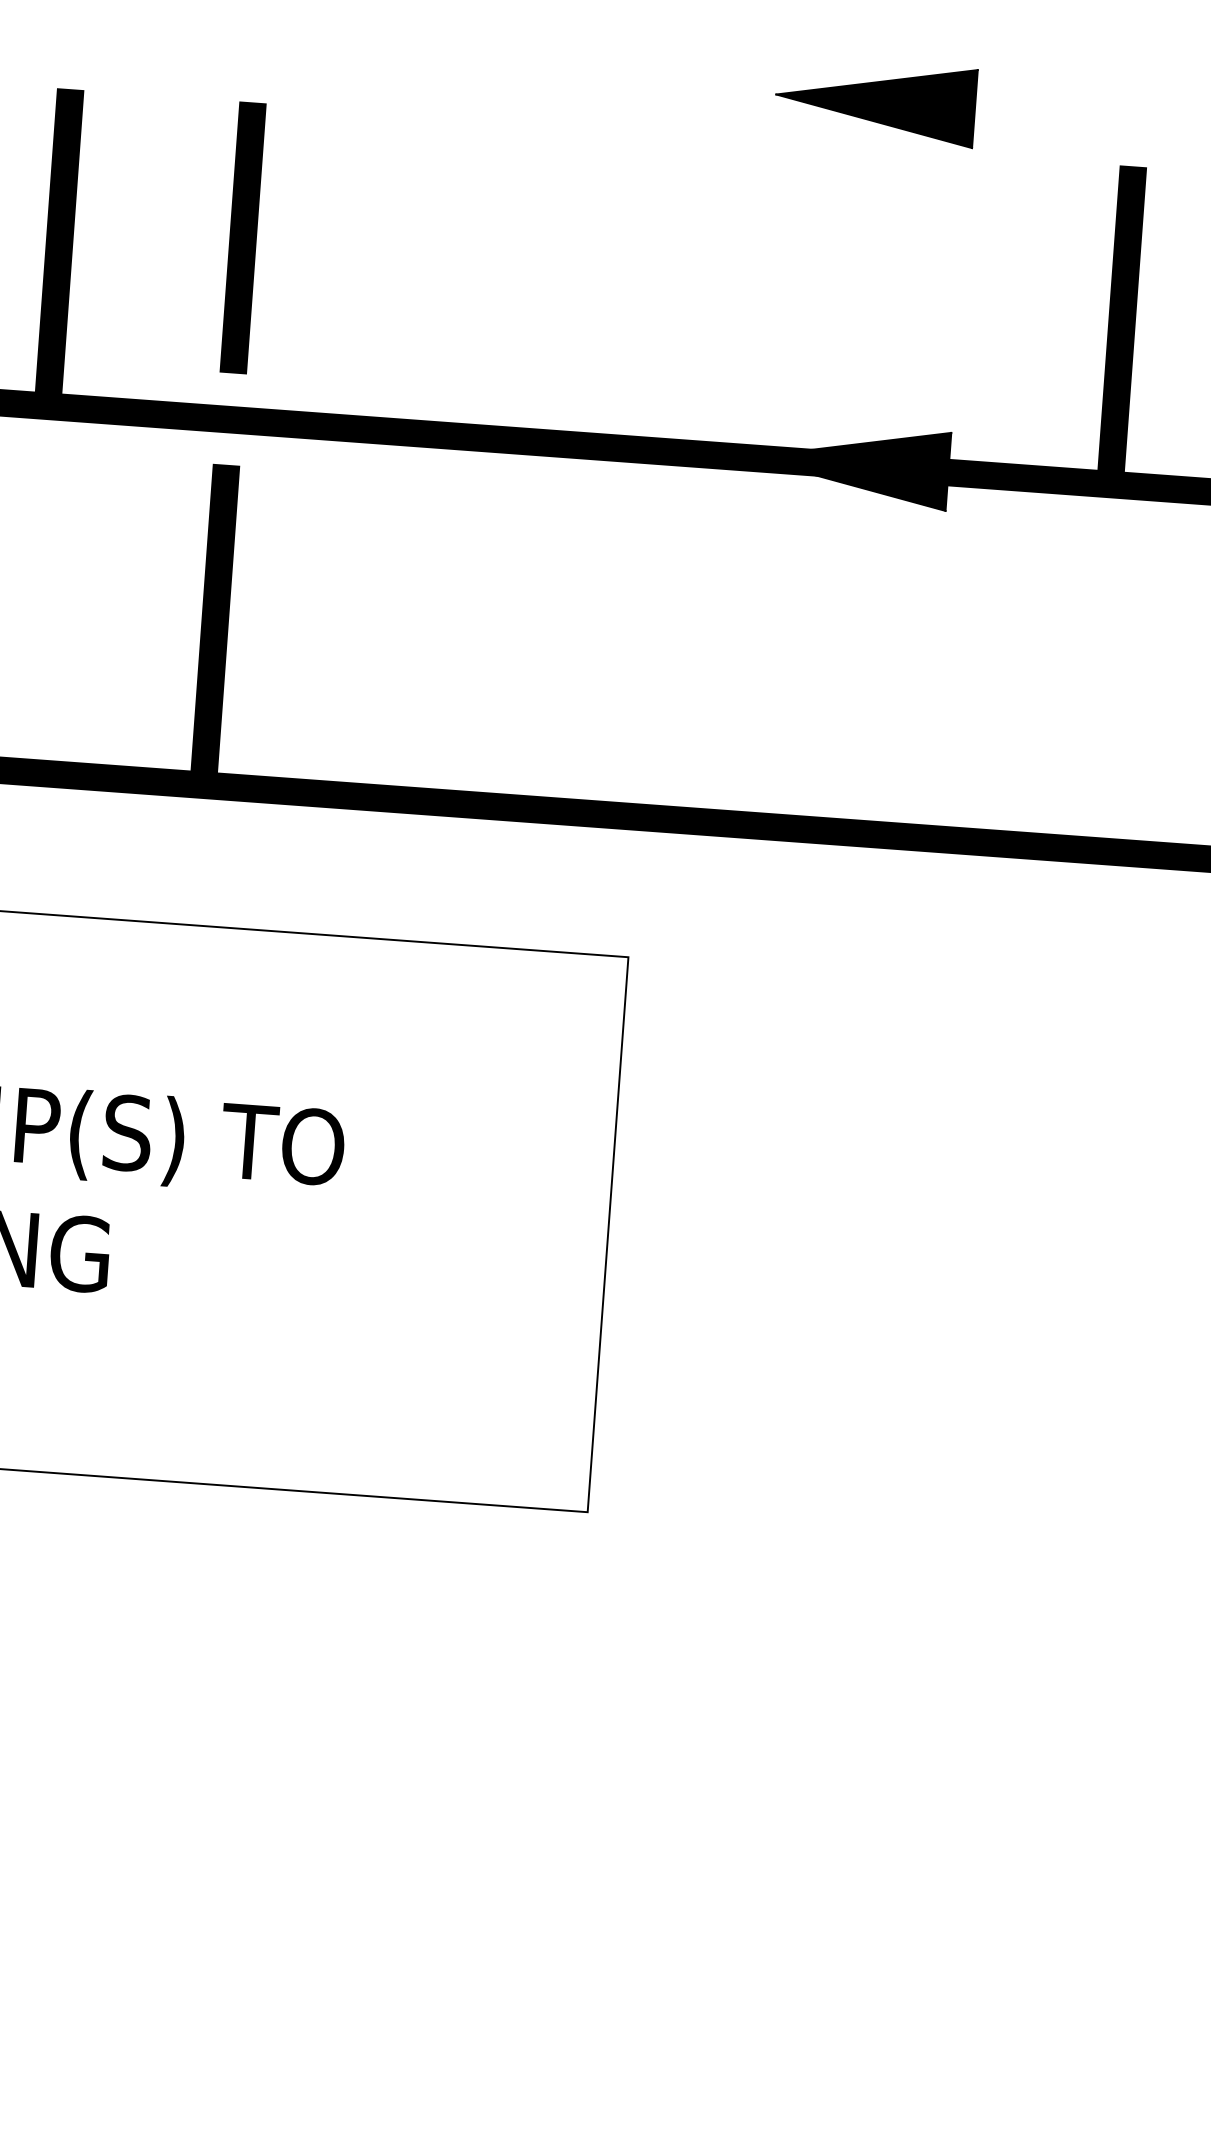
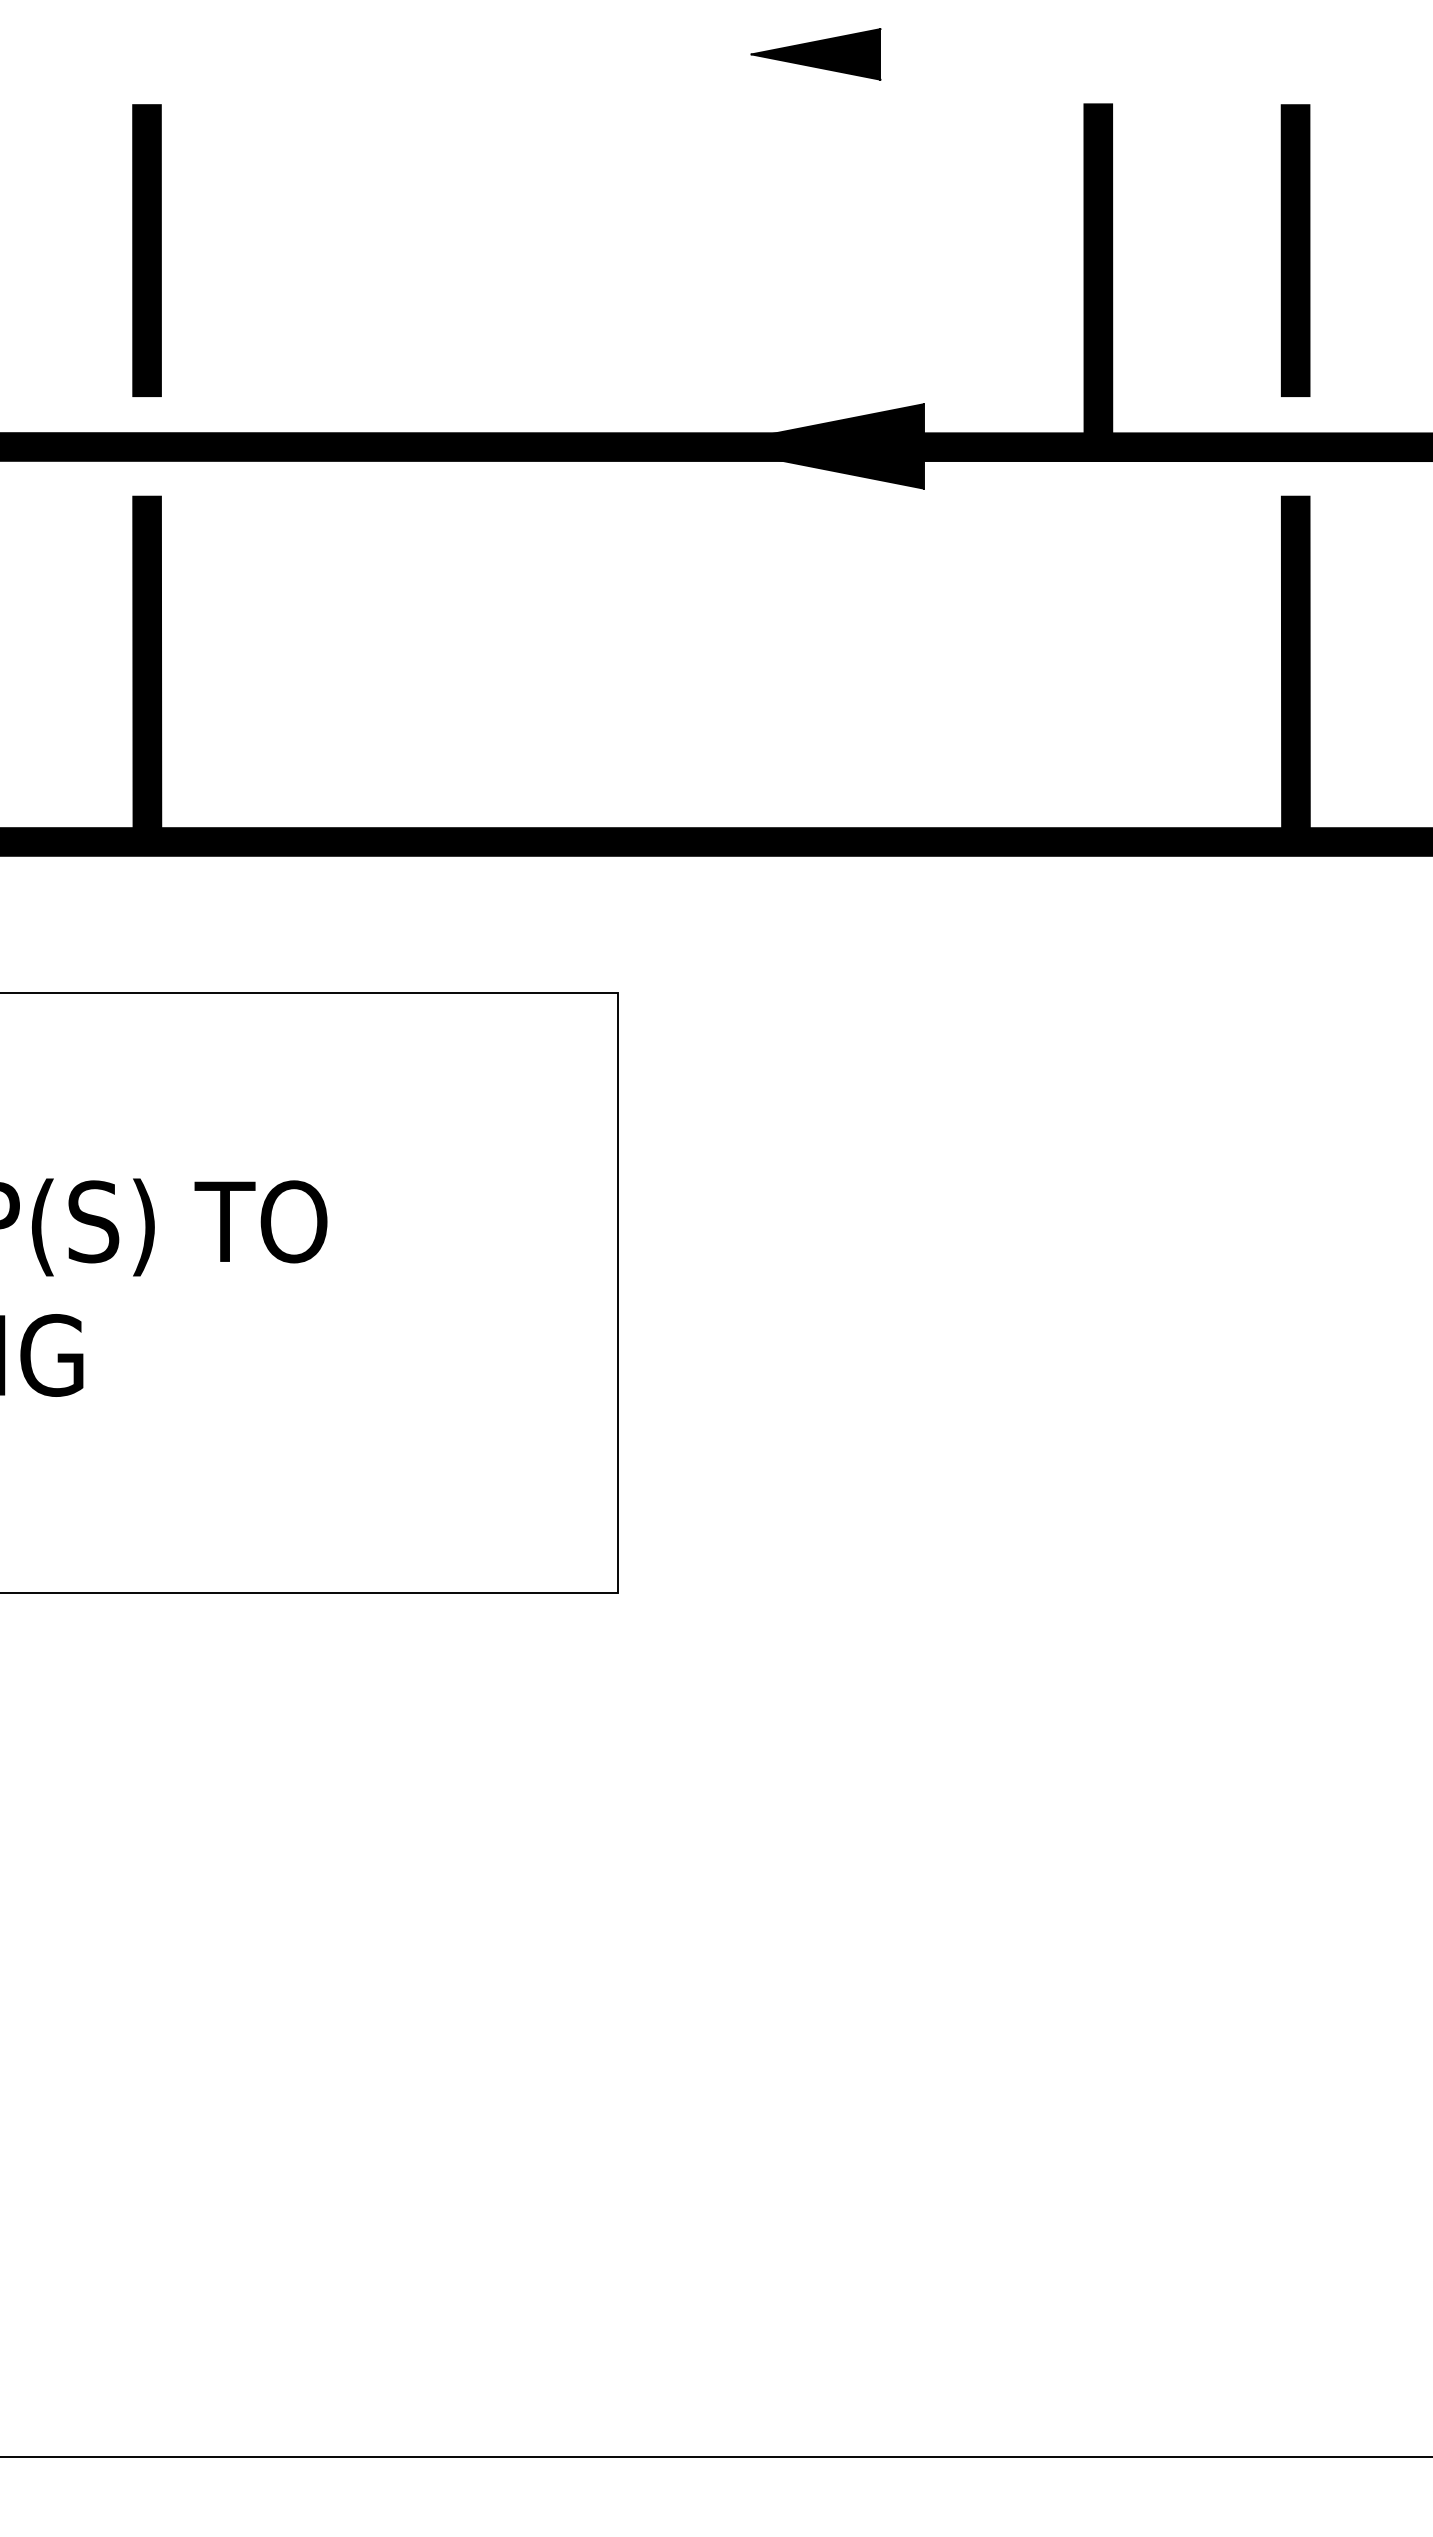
part: (875, 101) -> (815, 54), size x0.6

